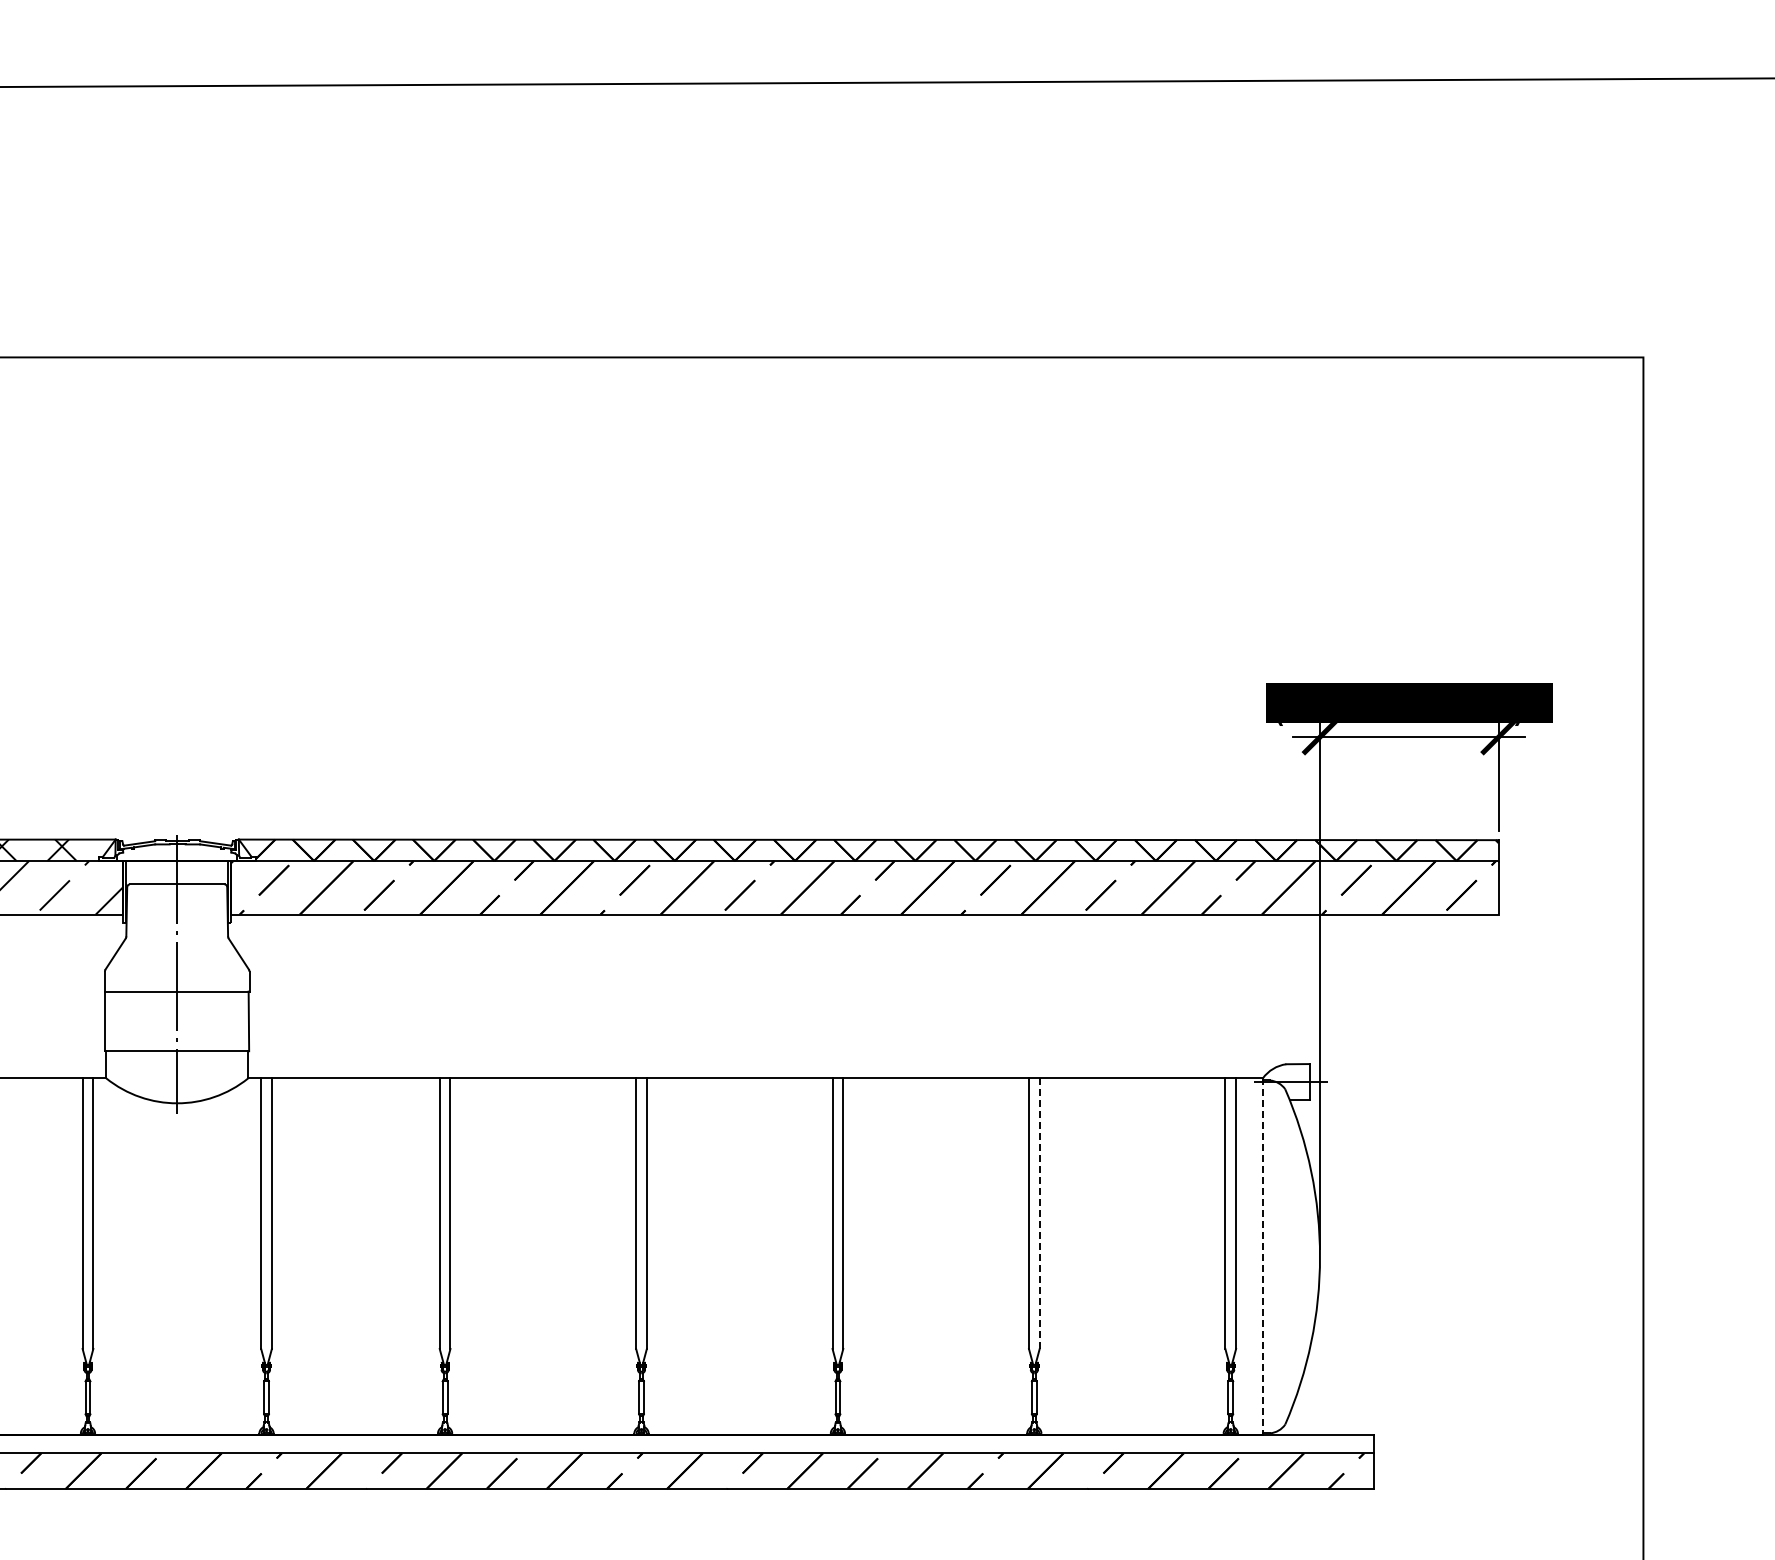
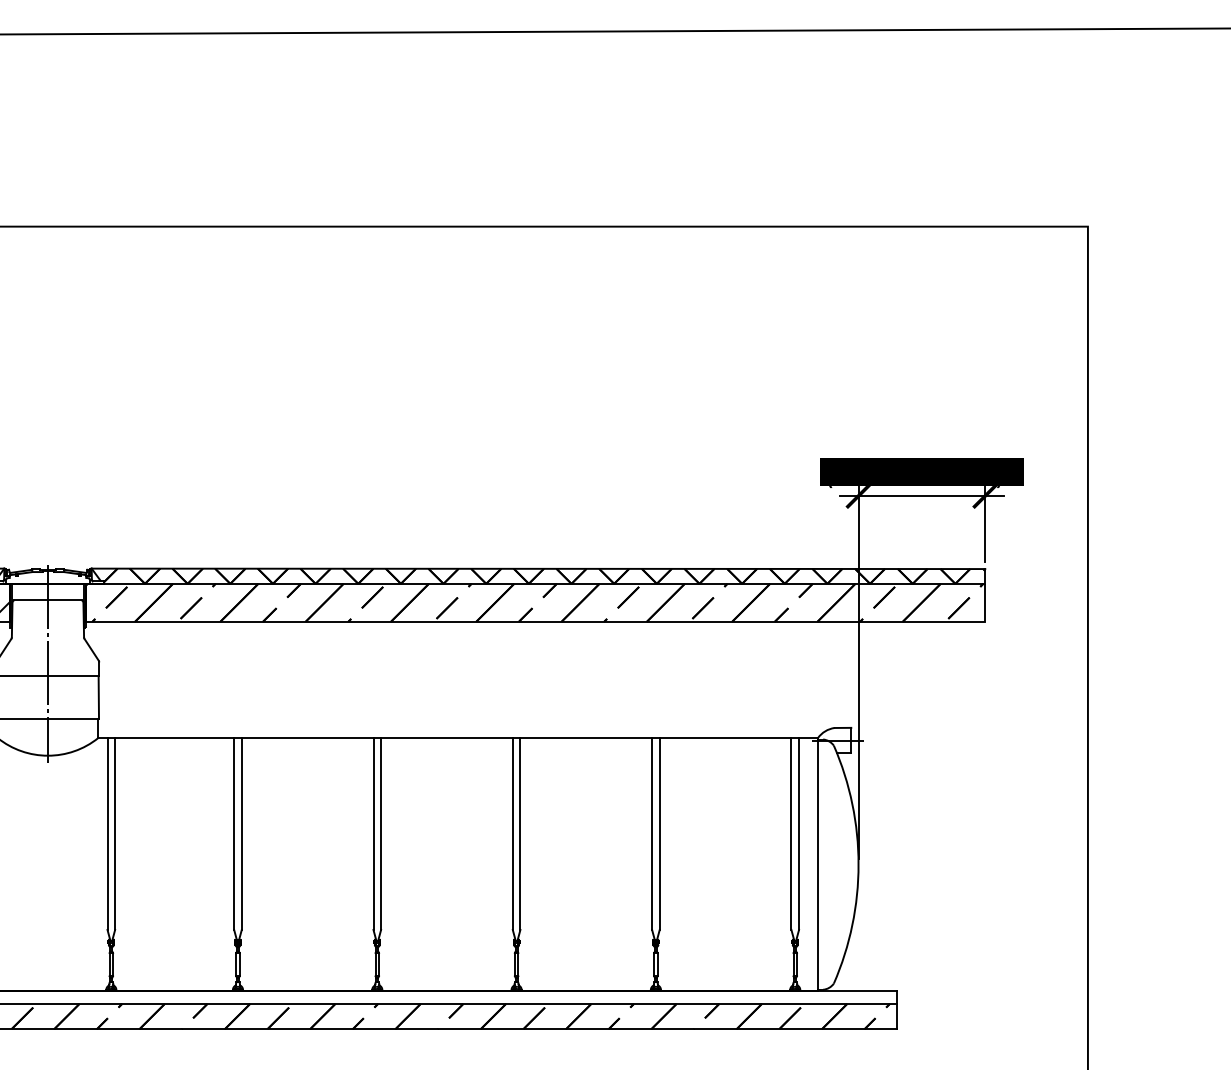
line: (1039, 1214) -> (659, 834), dashed -> solid
line: (1262, 1256) -> (817, 864), dashed -> solid

